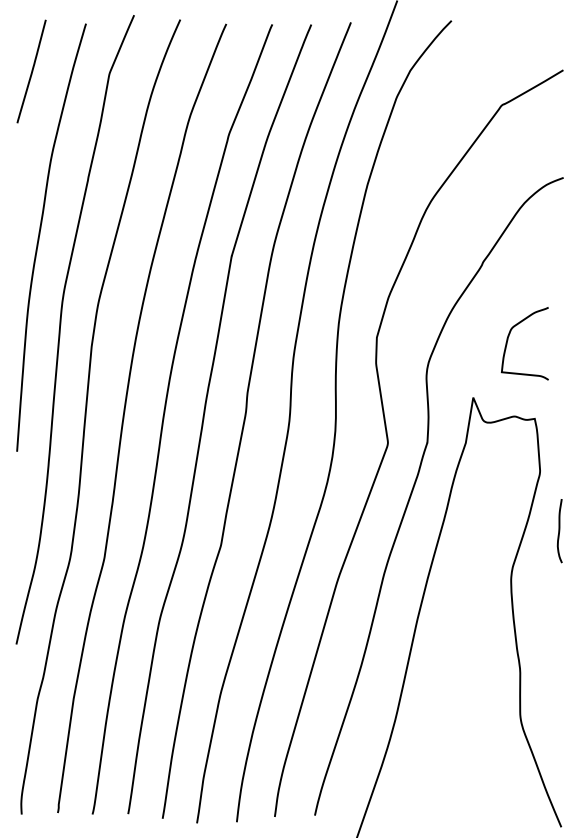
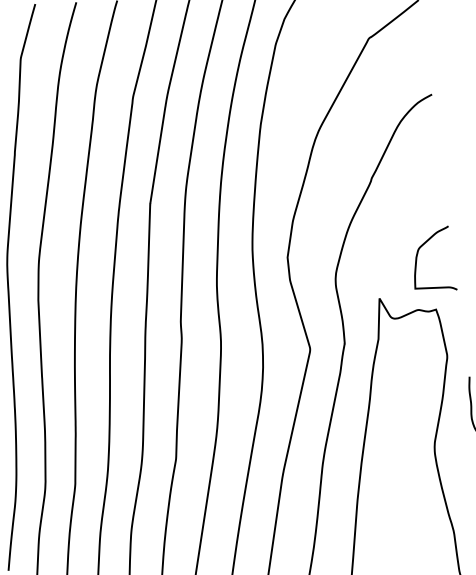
curve: (508, 340) -> (417, 260), moved

